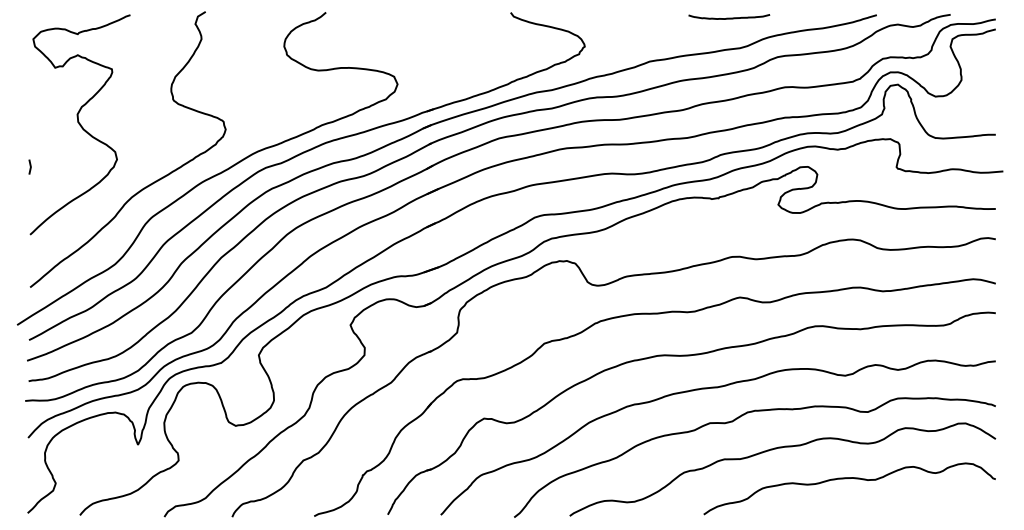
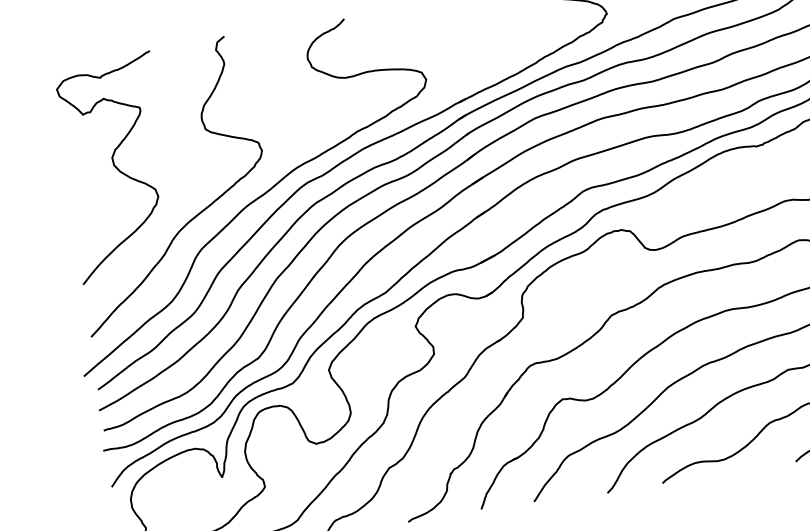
line: (29, 166) -> (72, 216), removed

